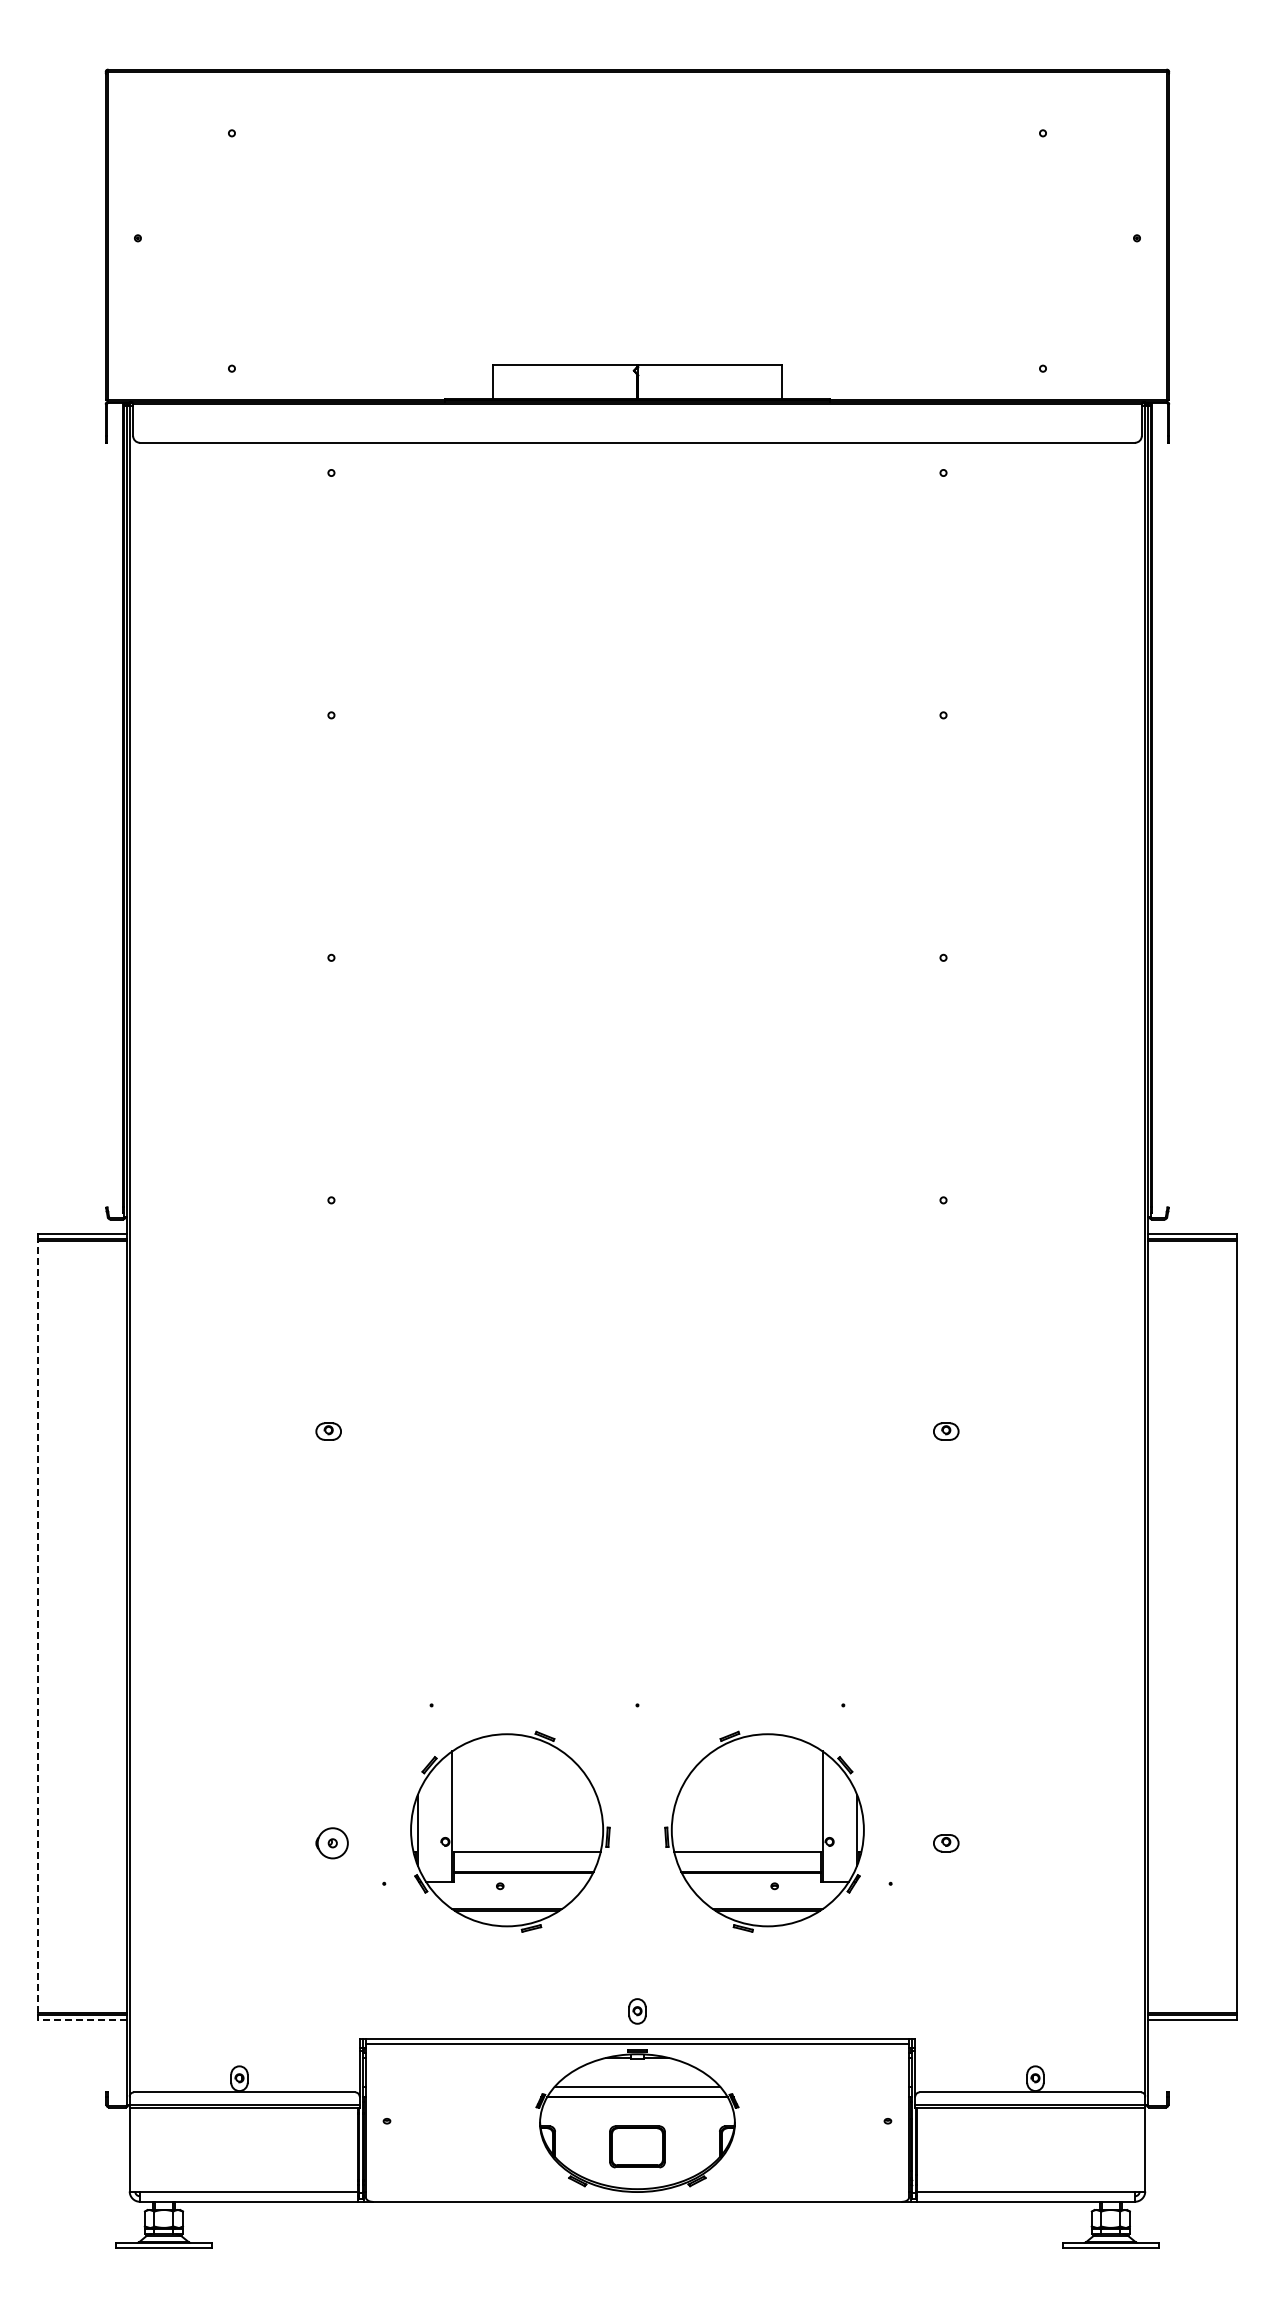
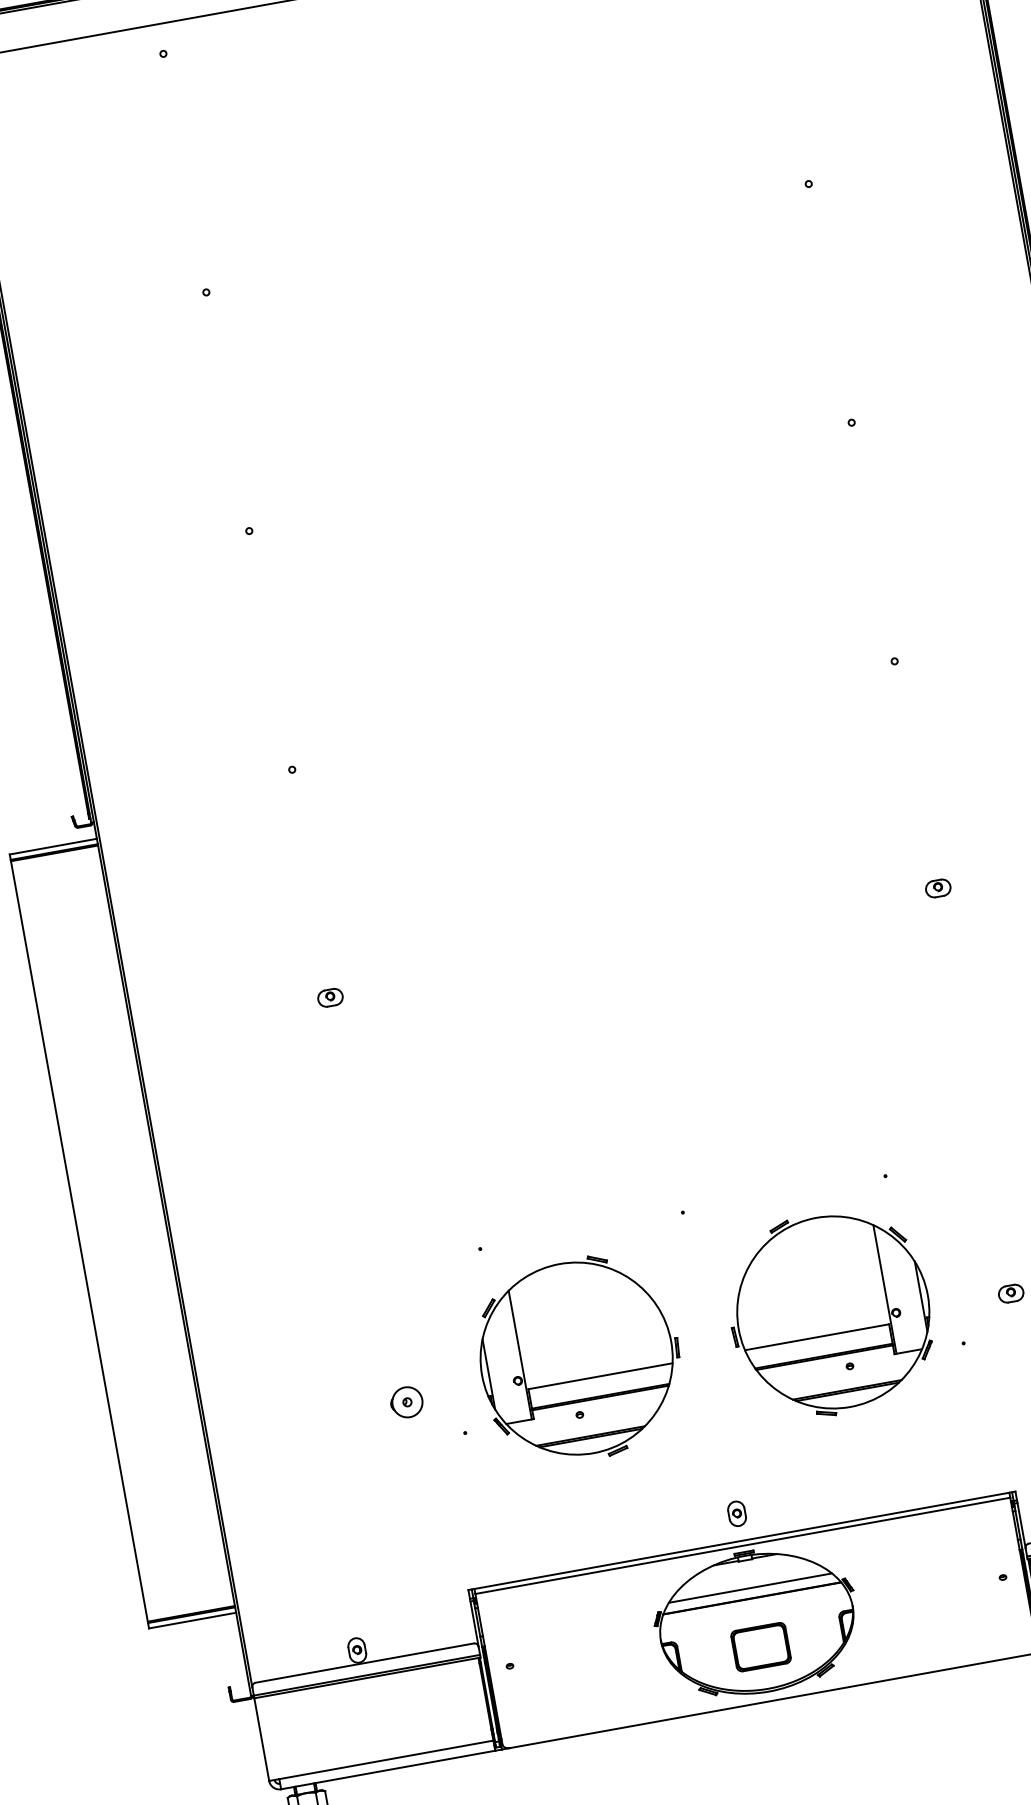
line: (38, 1626) -> (79, 1241), dashed -> solid
line: (82, 2020) -> (192, 1621), dashed -> solid

